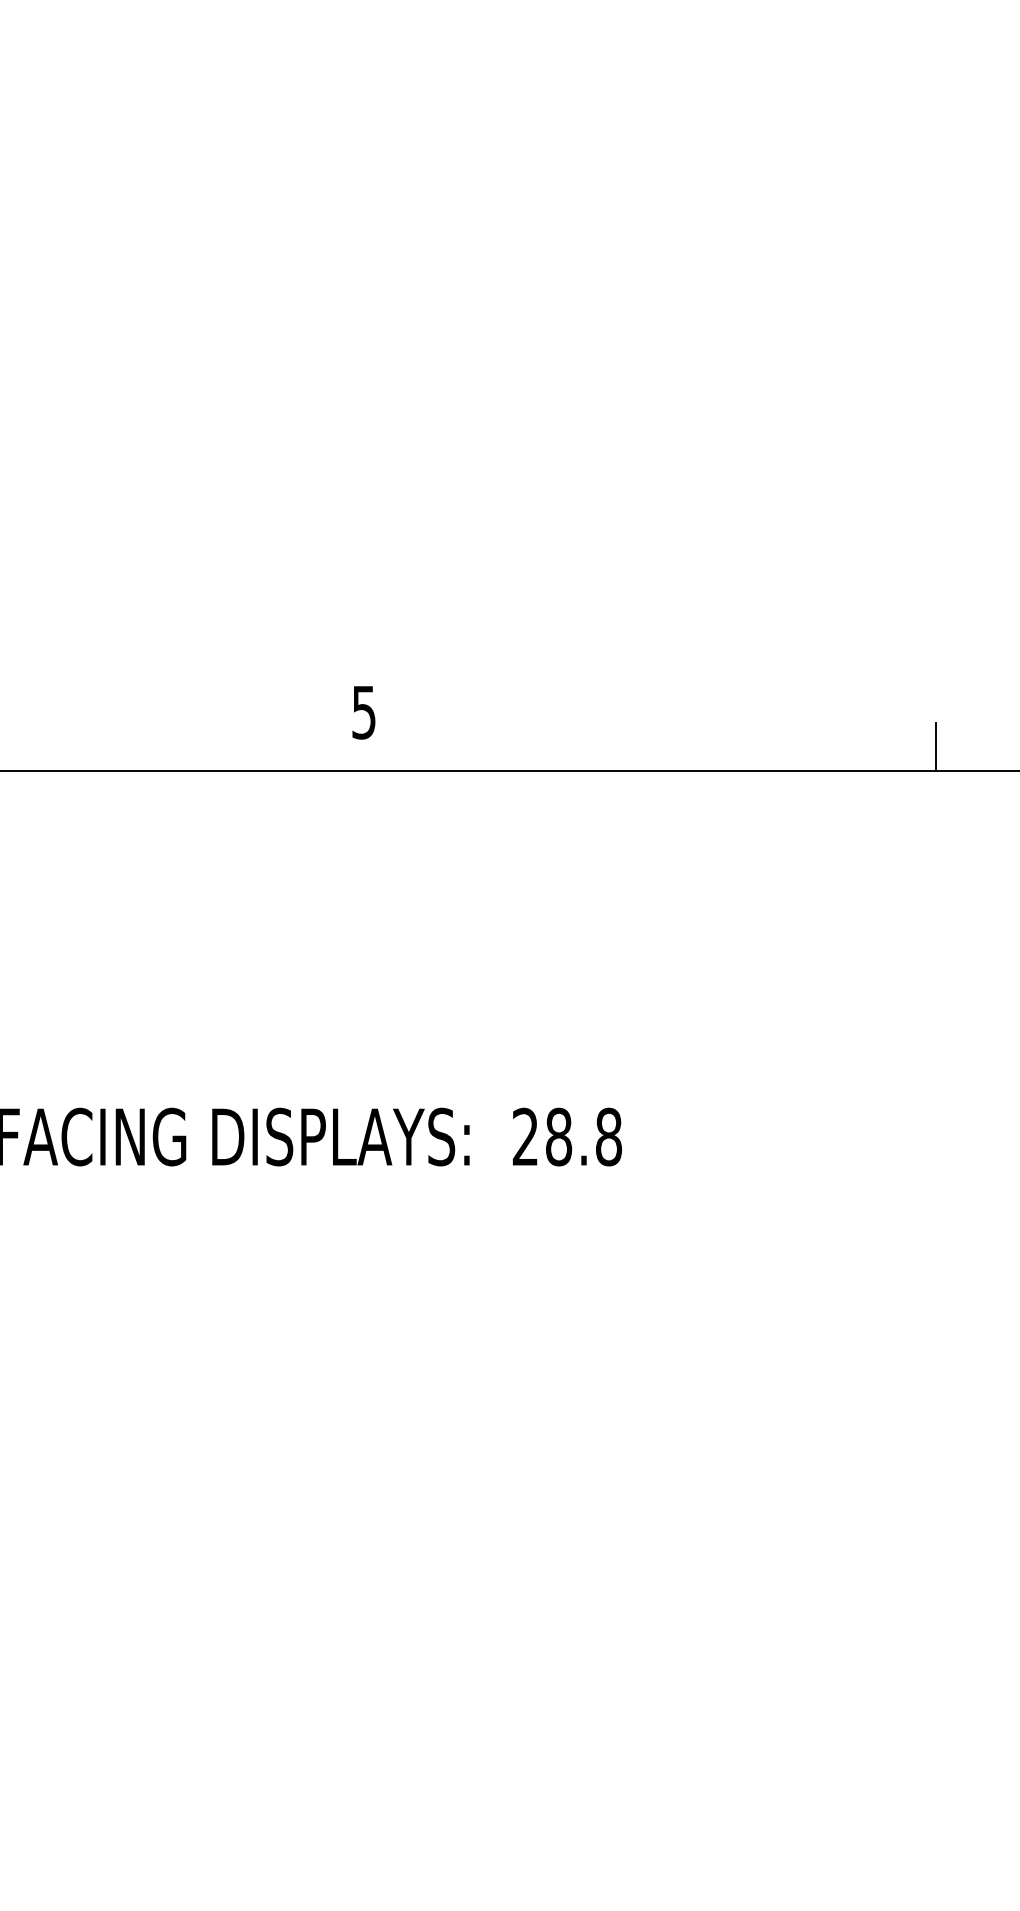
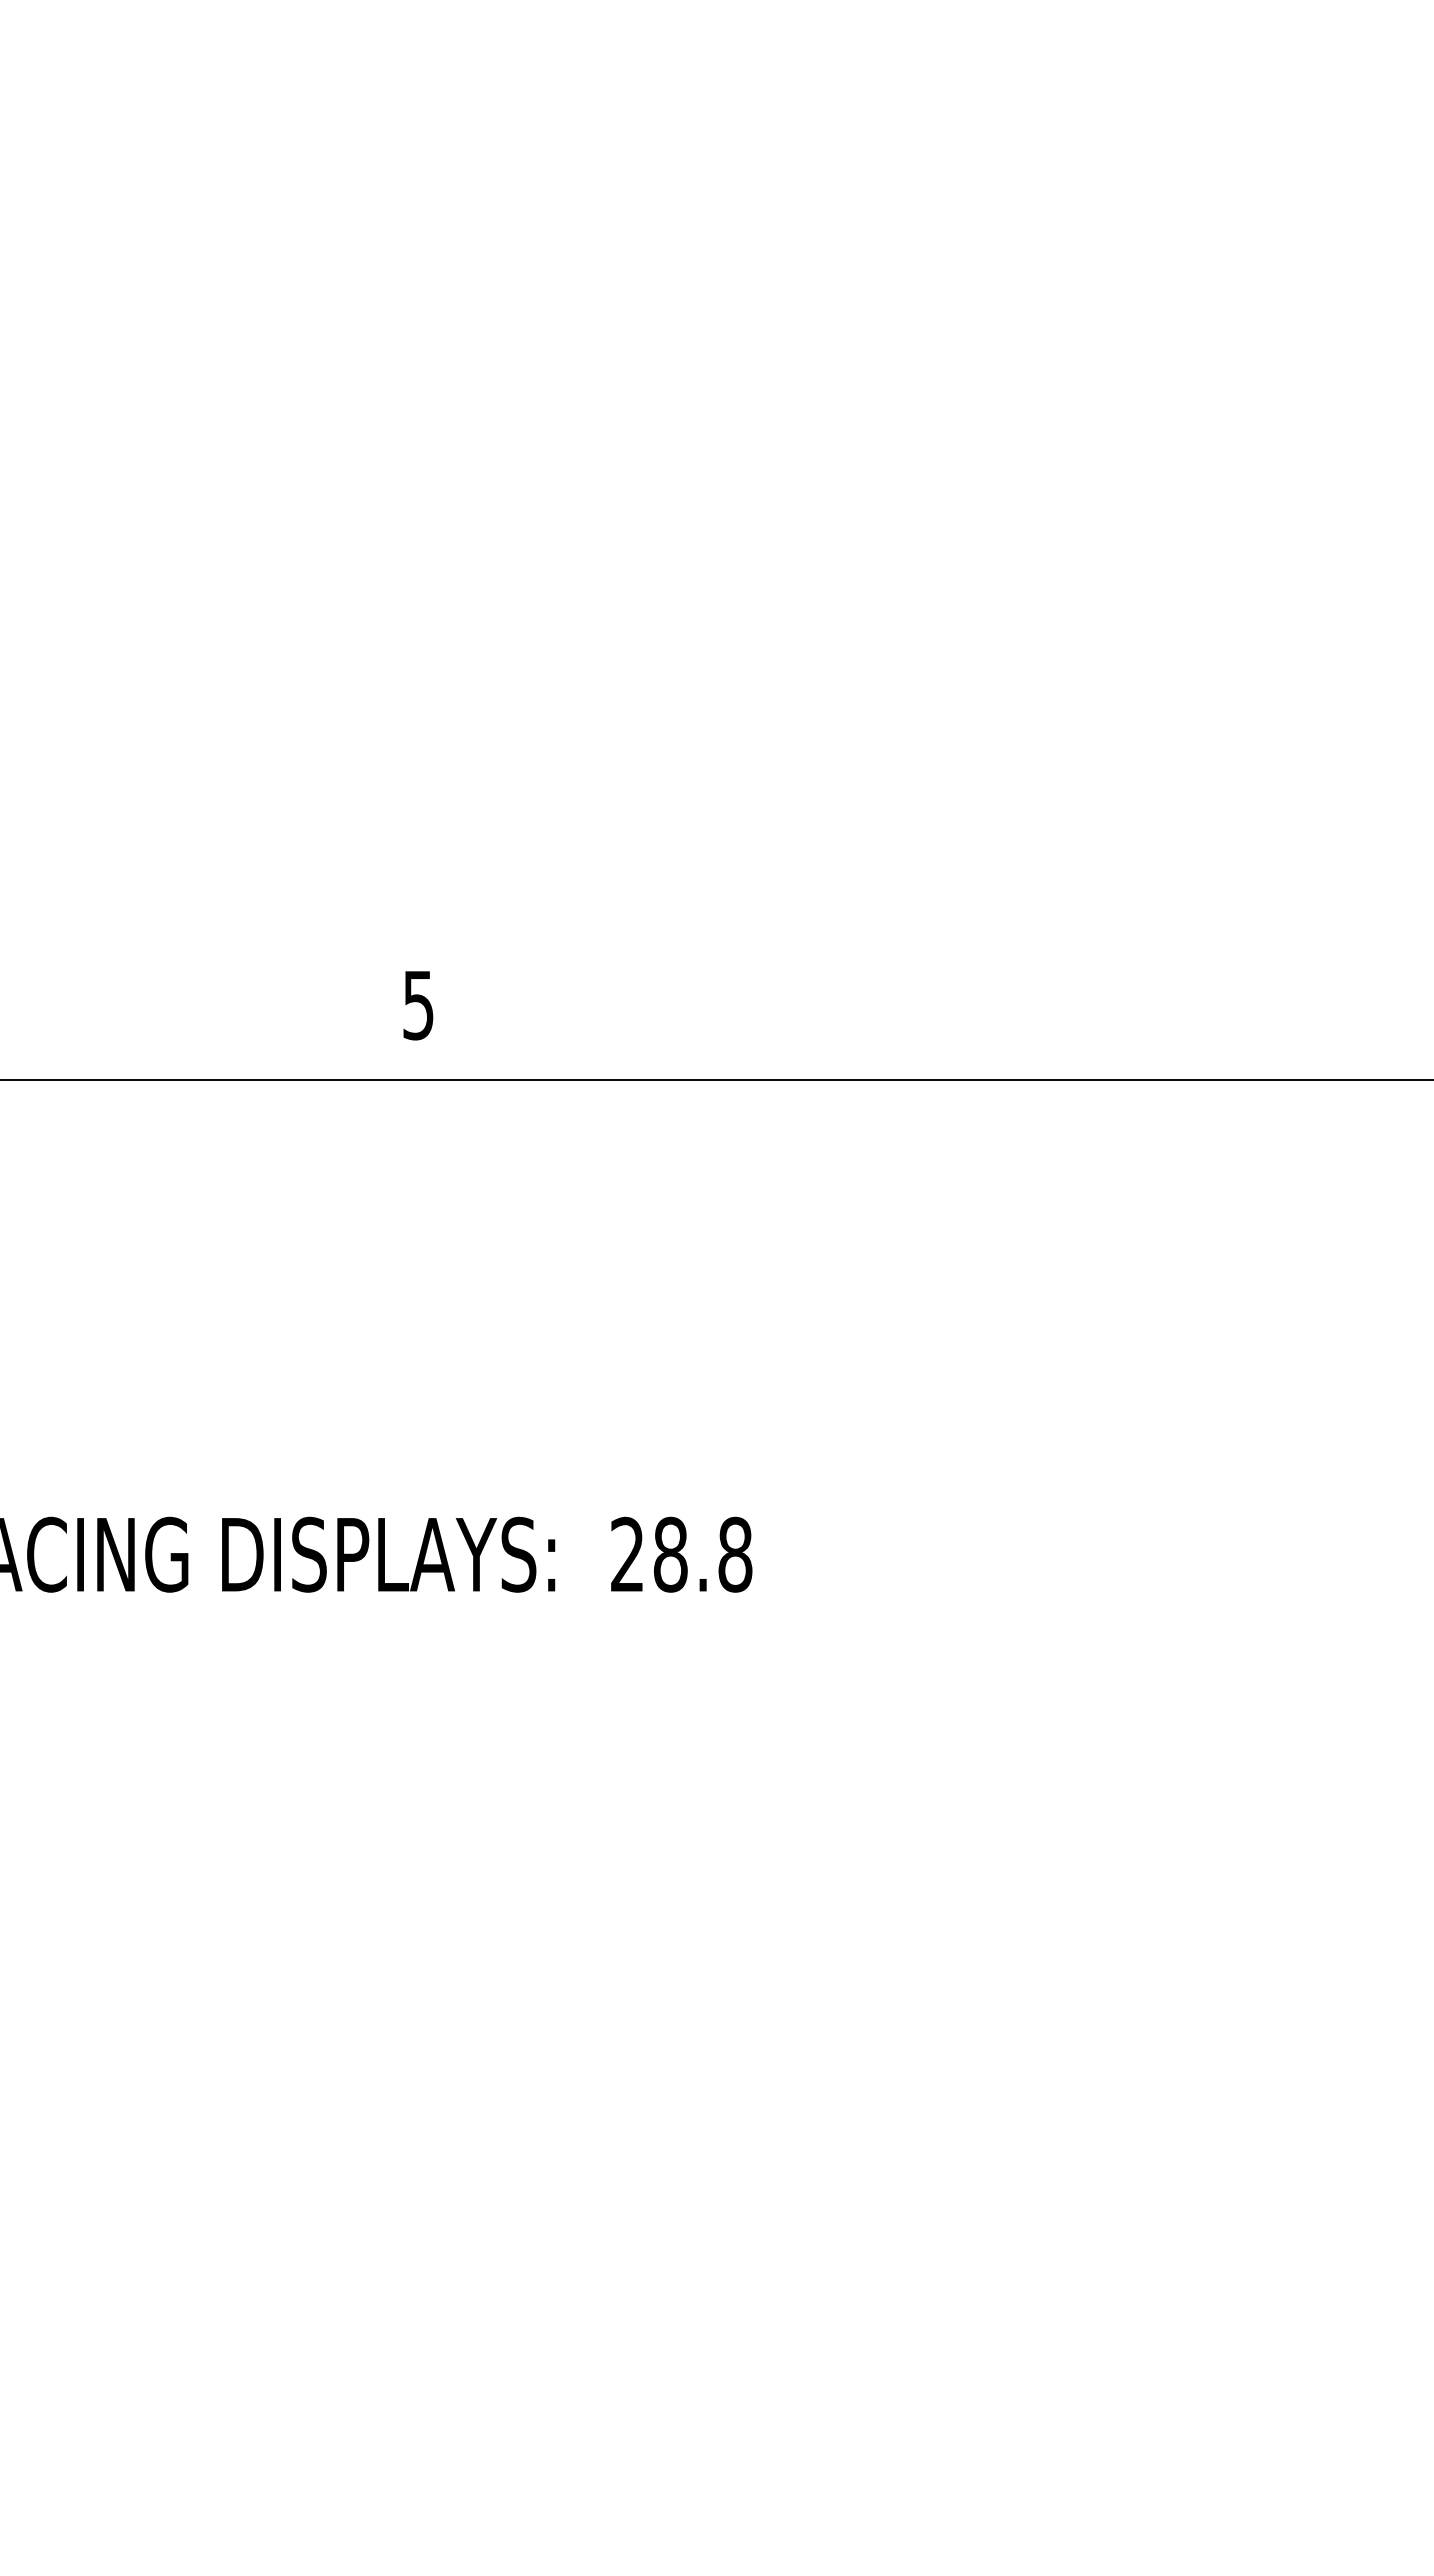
line: (935, 746) -> (1158, 1049), removed

